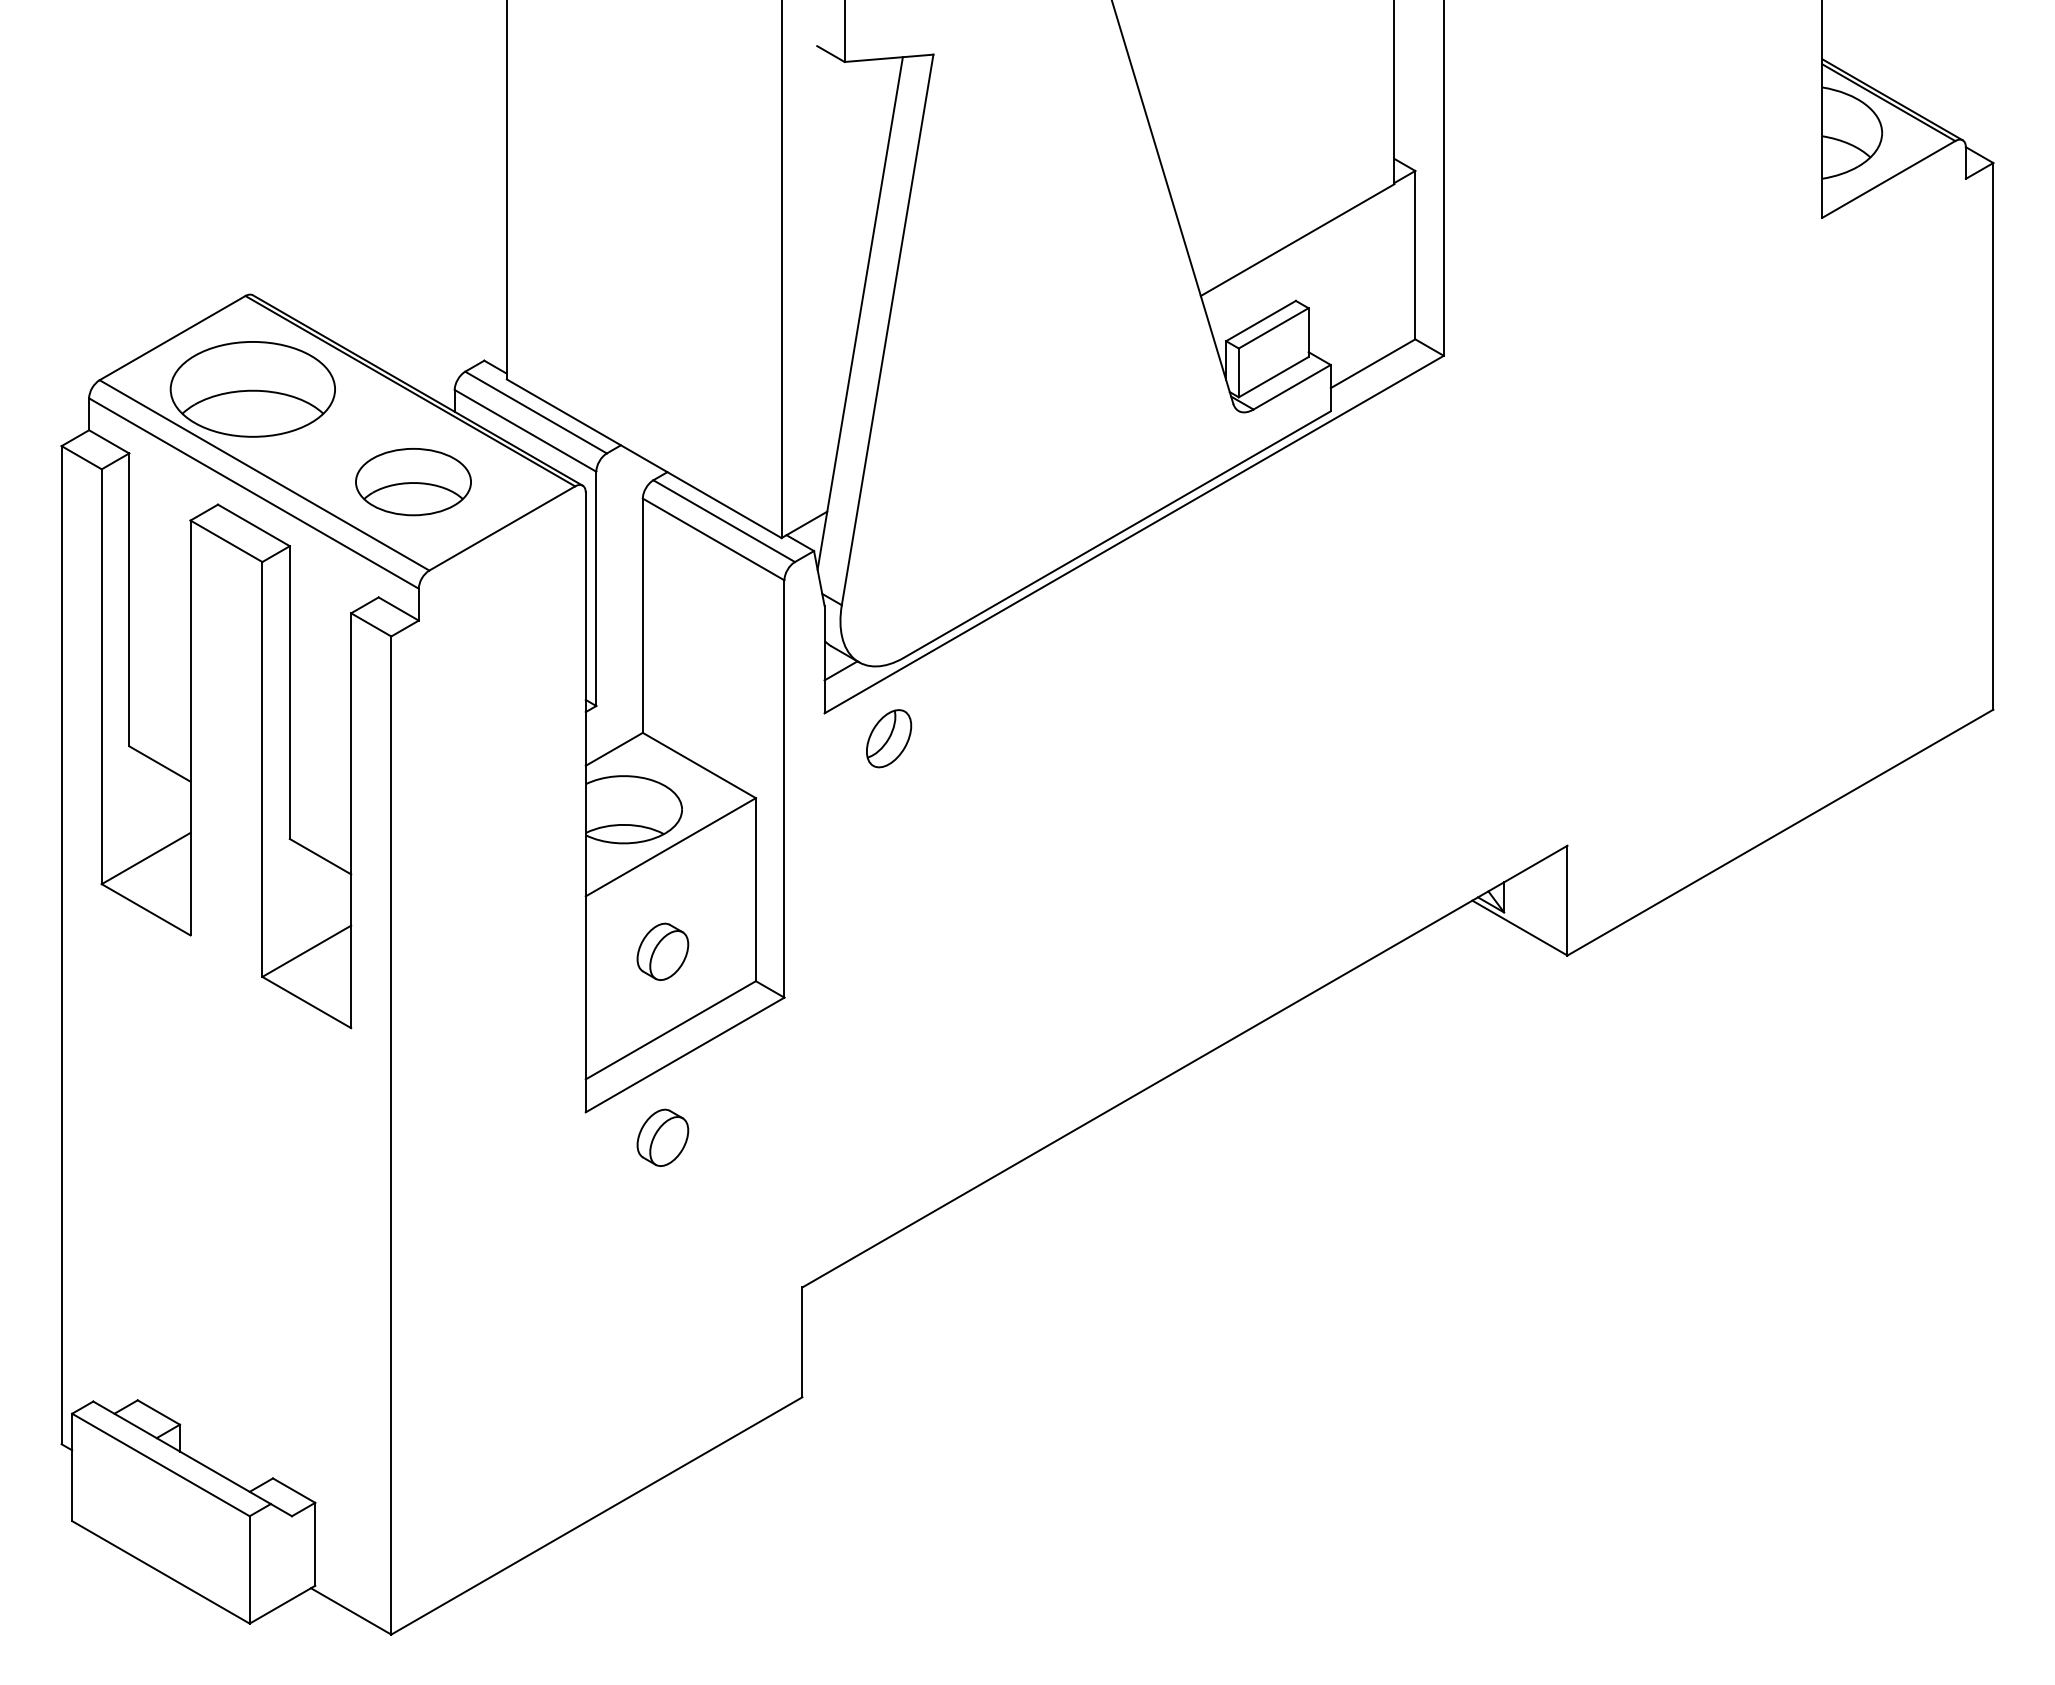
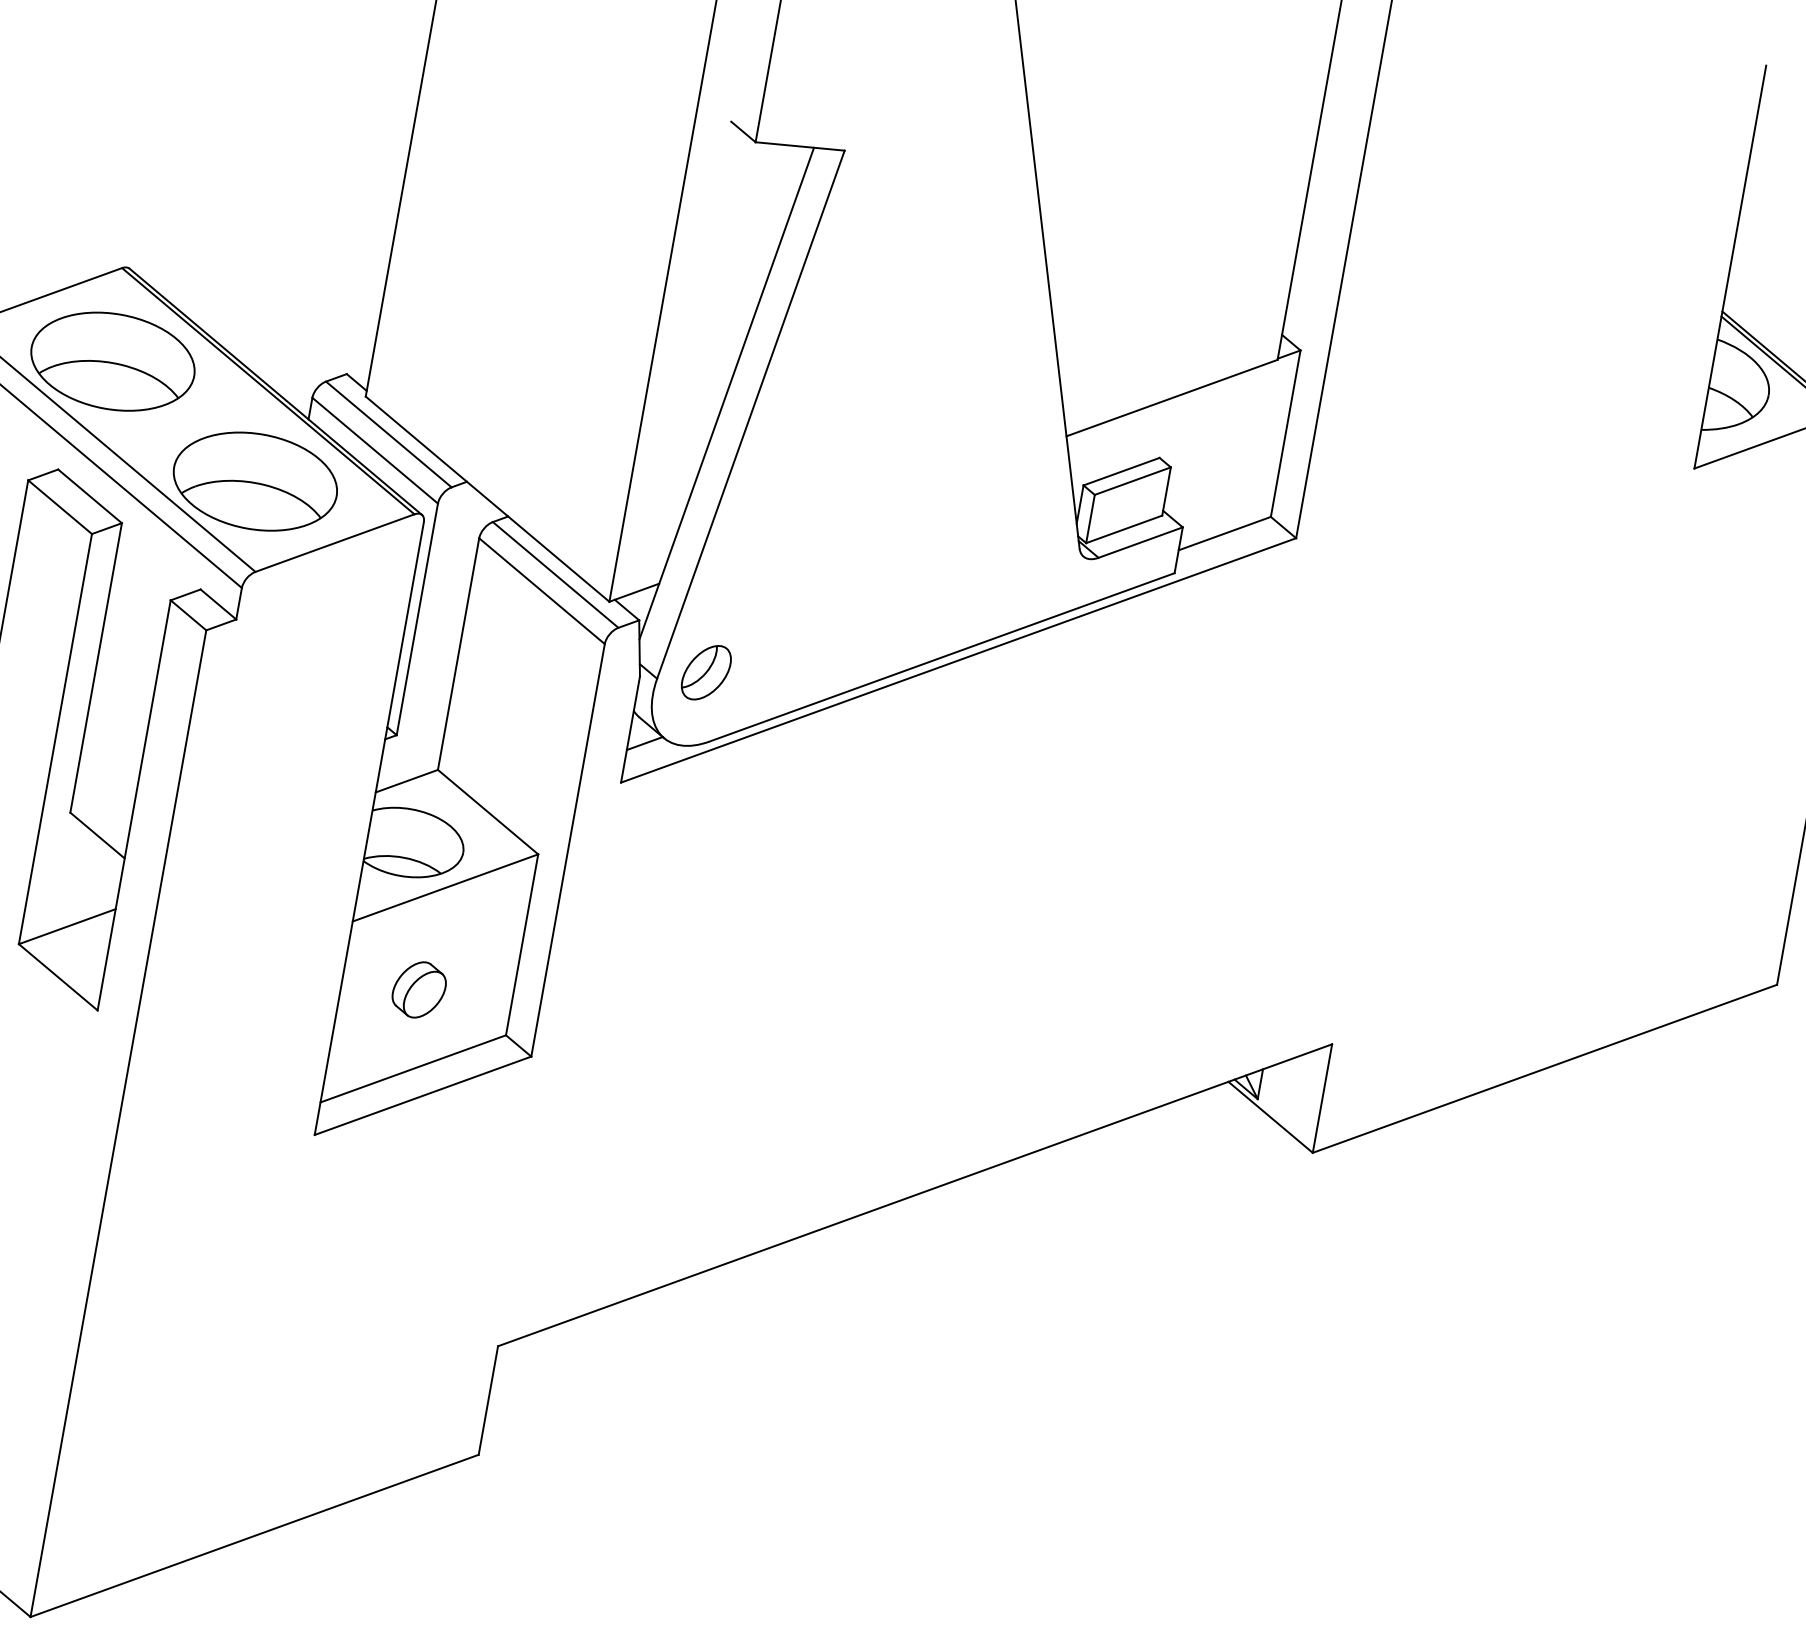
part: (413, 481) -> (255, 481), size x1.43
part: (889, 738) -> (706, 672), moved
part: (662, 1137) -> (386, 1173), removed

